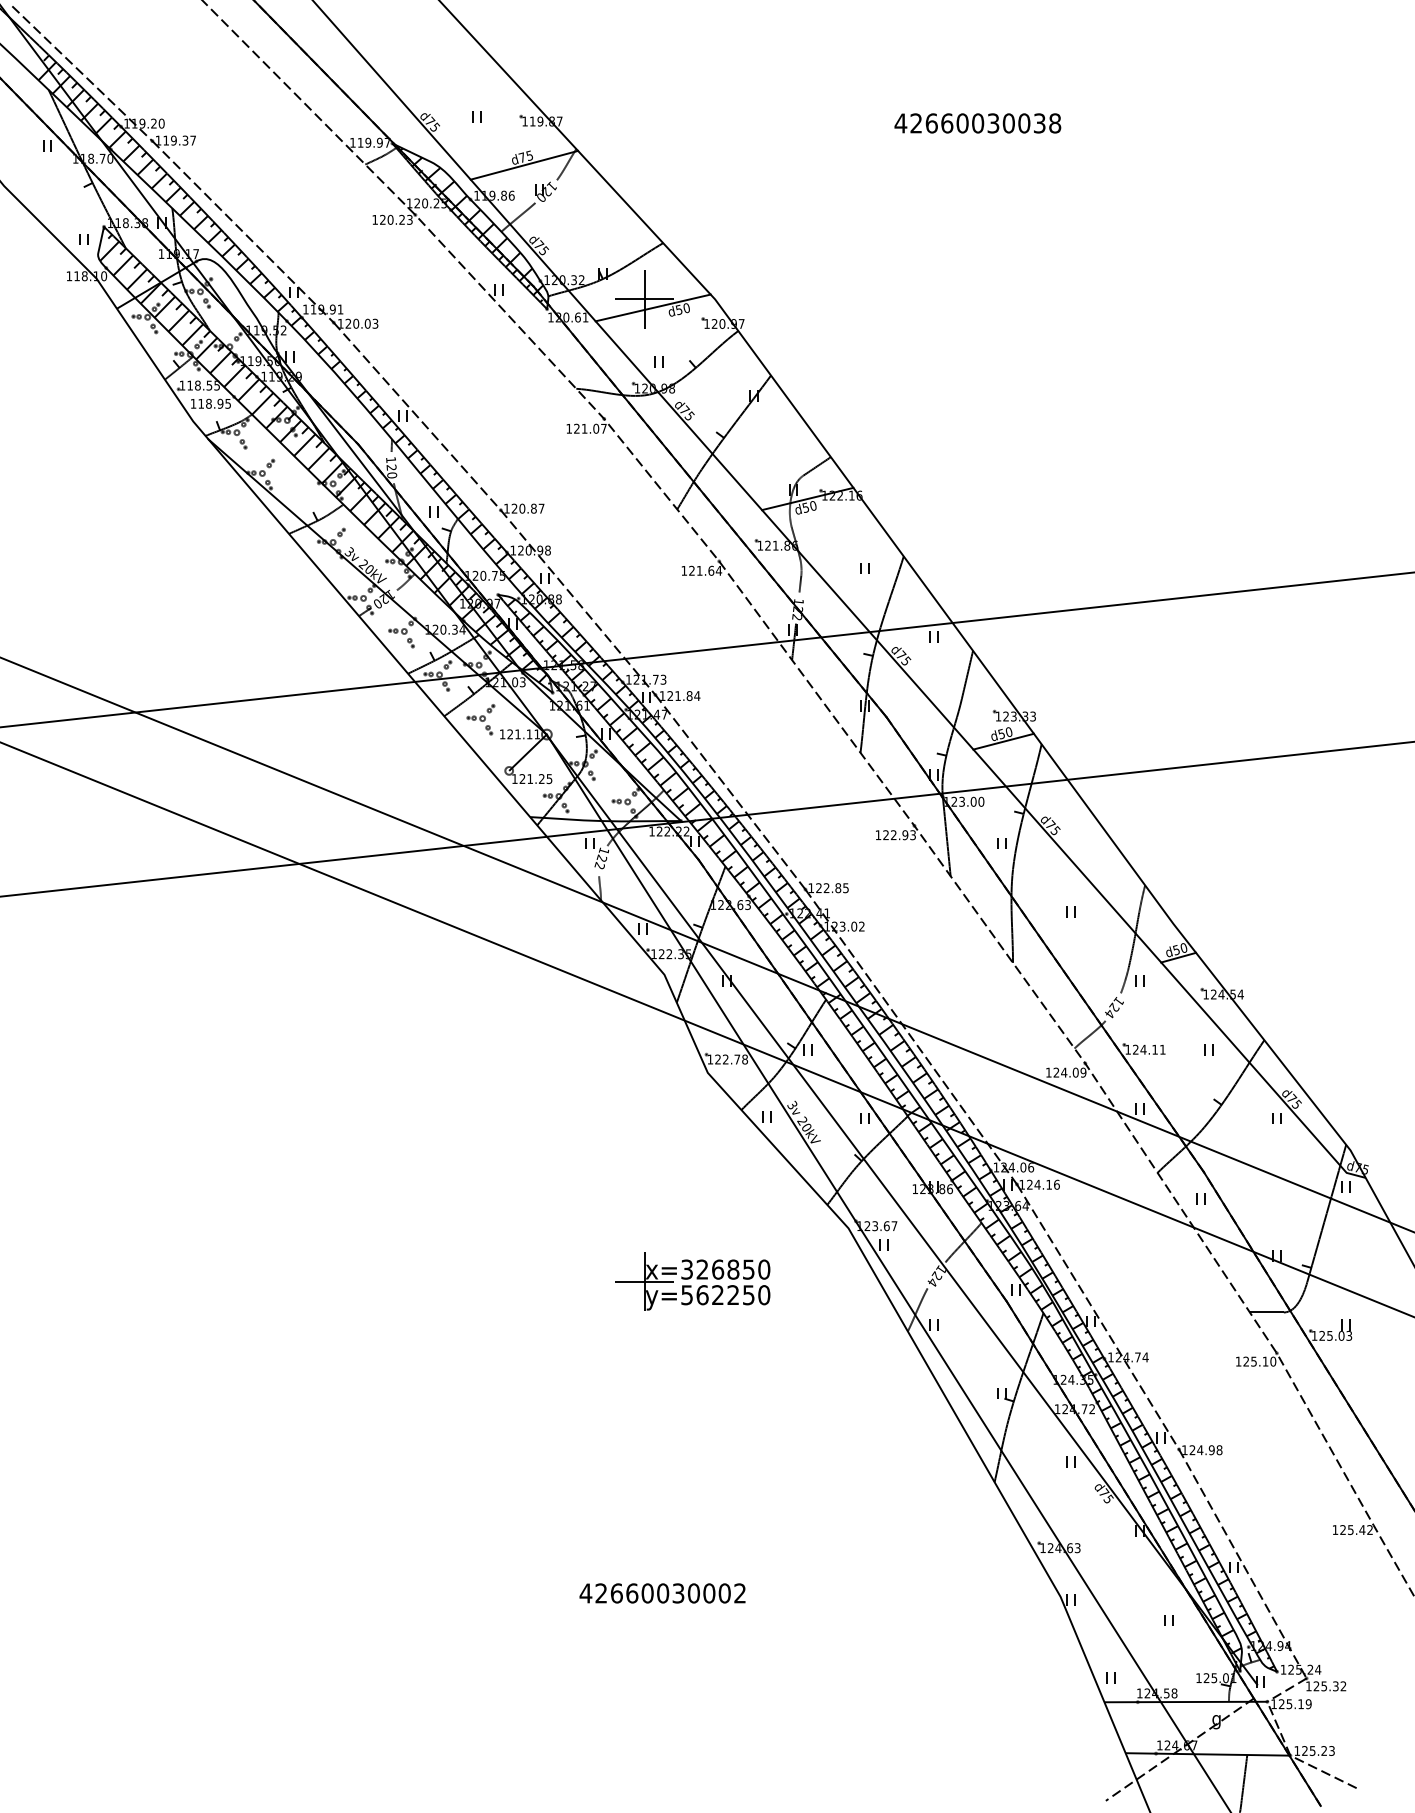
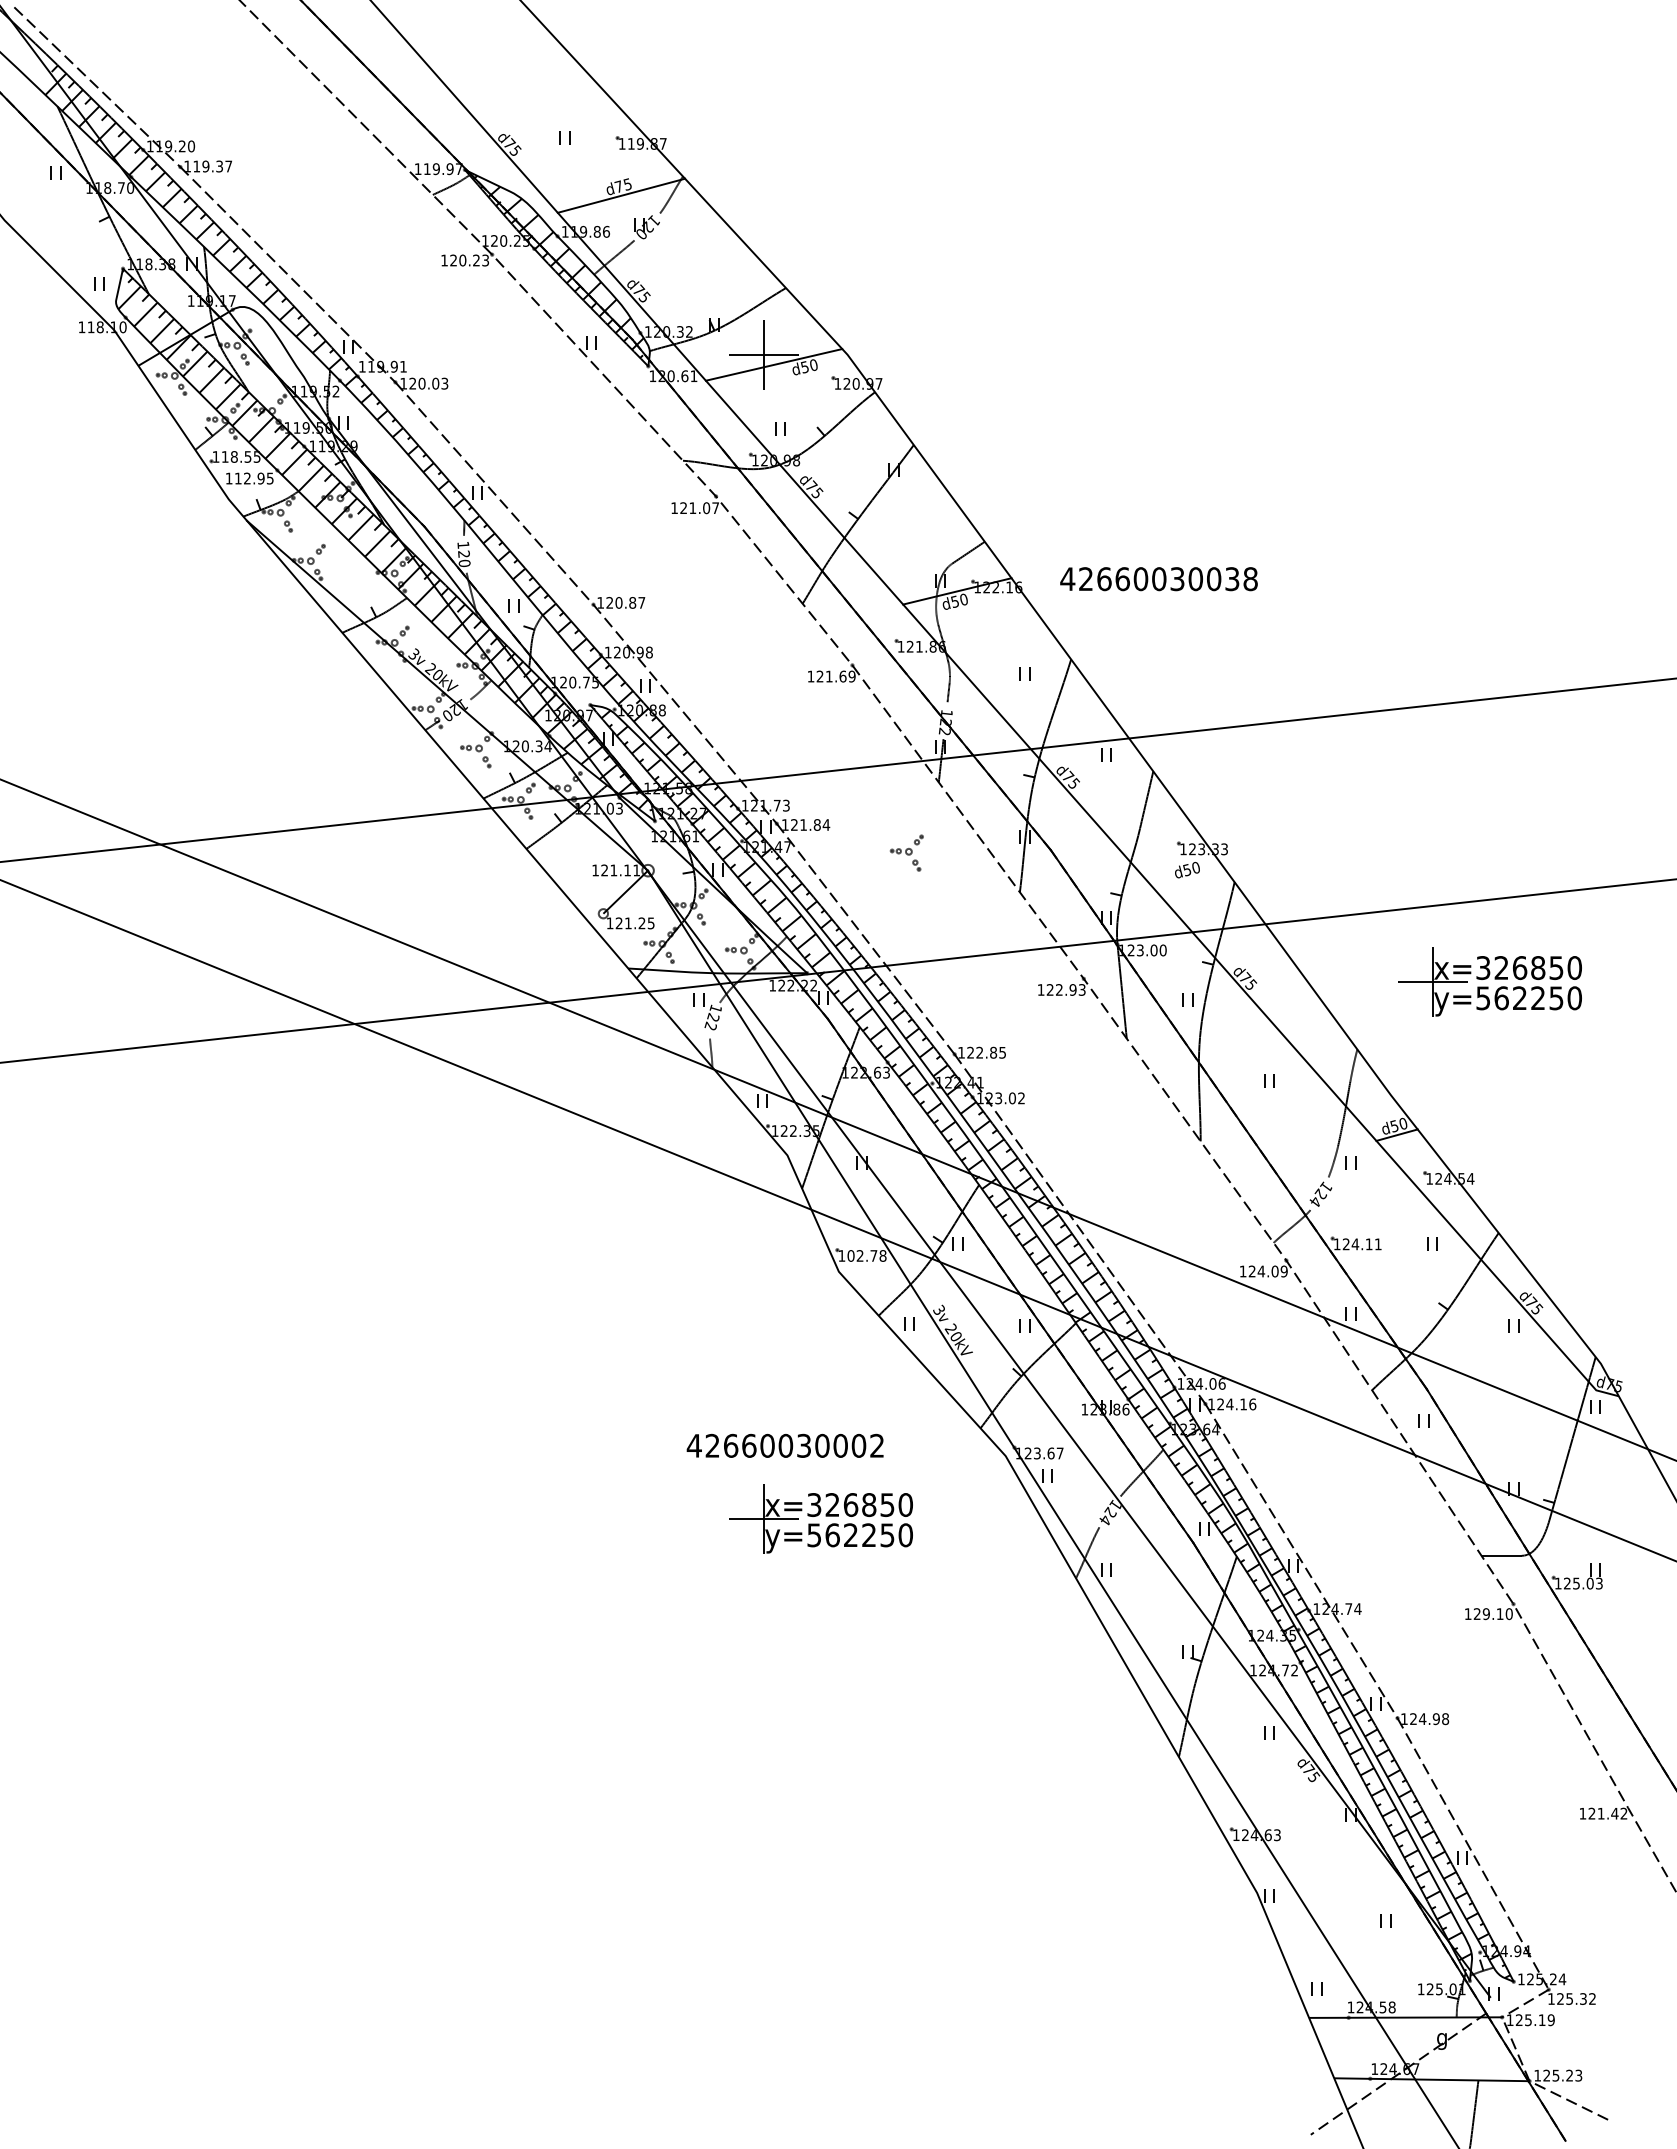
text: (977, 123) -> (1158, 579), moved
text: (208, 403) -> (247, 478), 118.95 -> 112.95
text: (718, 570) -> (851, 676), 121.64 -> 121.69
part: (480, 719) -> (906, 852), moved
line: (1003, 741) -> (1189, 878), removed
part: (1256, 828) -> (1489, 981), added
text: (717, 1059) -> (850, 1255), 122.78 -> 102.78
text: (1253, 1361) -> (1485, 1613), 125.10 -> 129.10
text: (1350, 1529) -> (1600, 1813), 125.42 -> 121.42
text: (661, 1593) -> (784, 1445), moved

